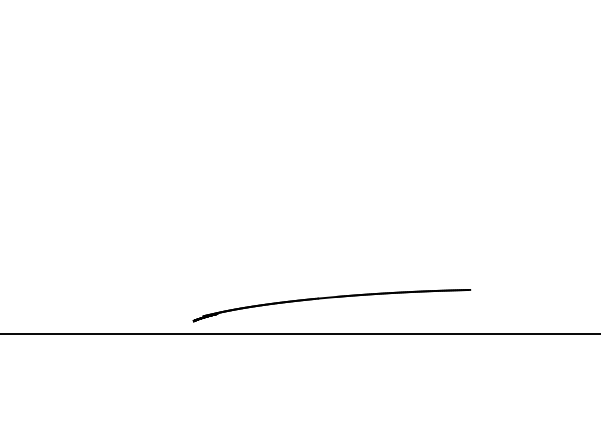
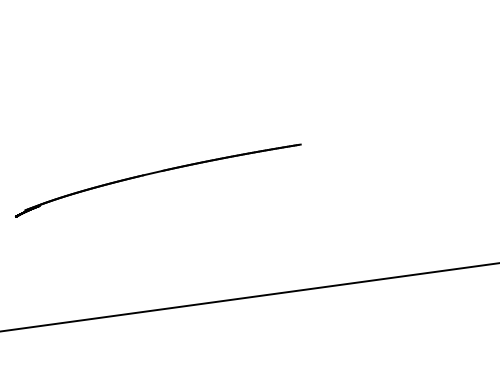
part: (331, 298) -> (156, 173), moved

